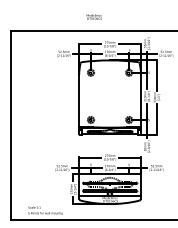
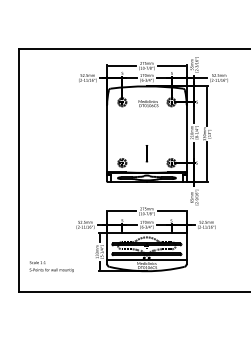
text: (94, 16) -> (148, 103), moved
part: (109, 112) -> (146, 153), added
text: (45, 210) -> (51, 266), moved

